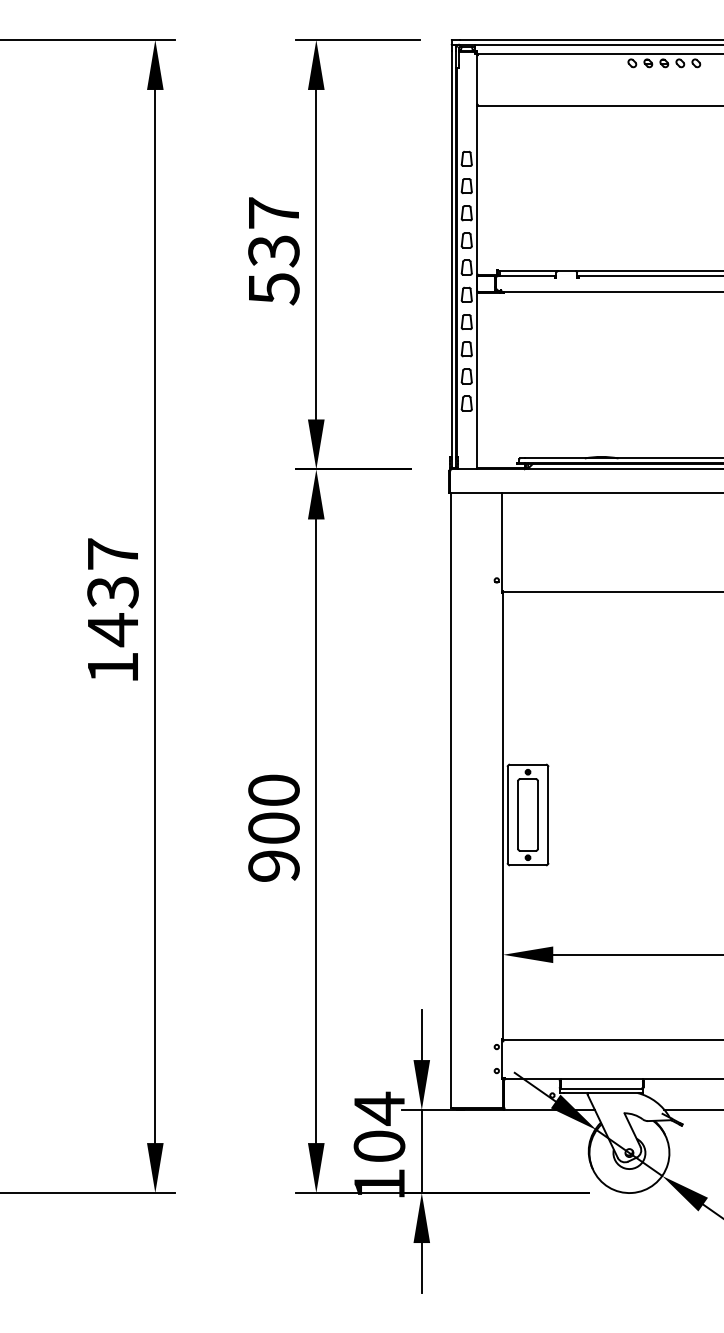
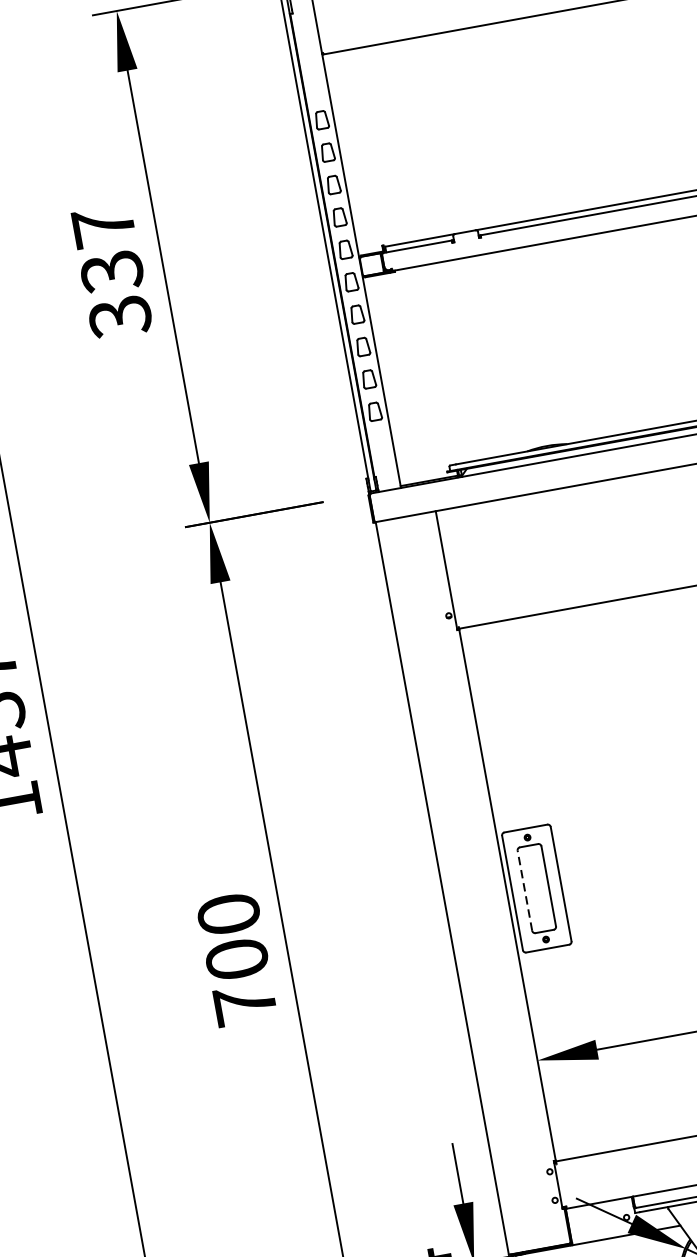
text: (273, 289) -> (119, 317), 537 -> 337
line: (518, 815) -> (525, 891), solid -> dashed
text: (273, 865) -> (244, 1003), 900 -> 700

